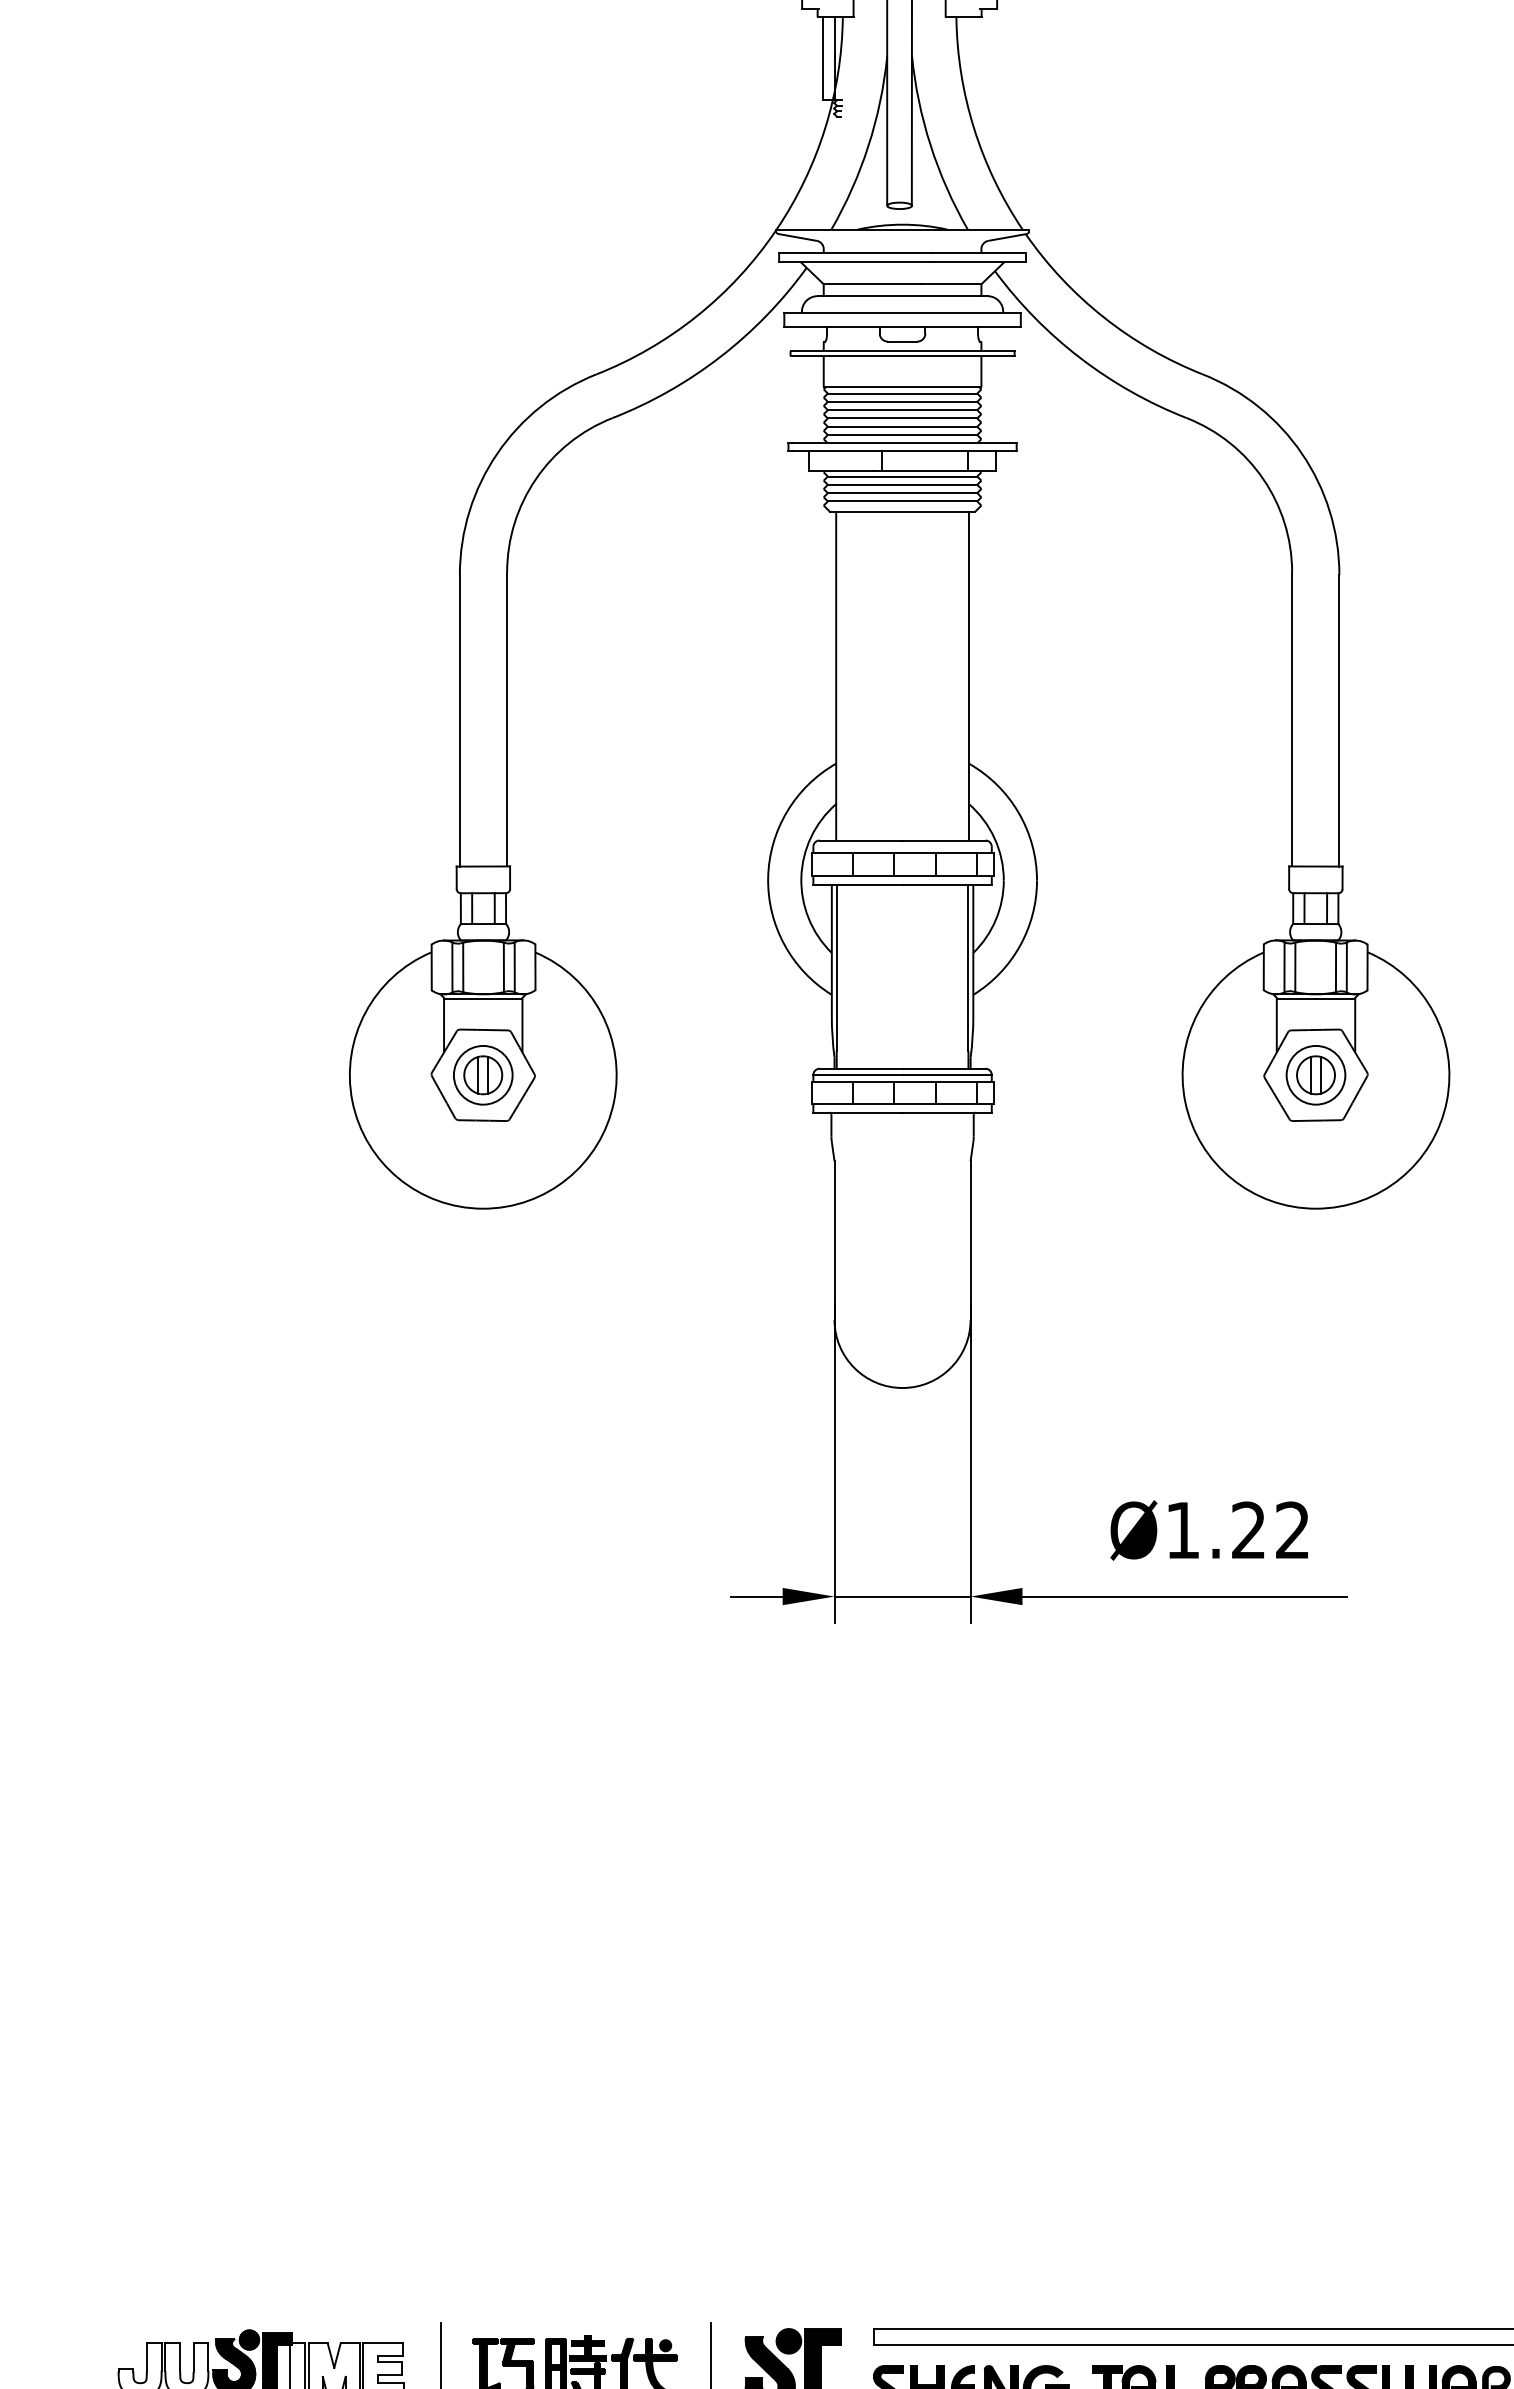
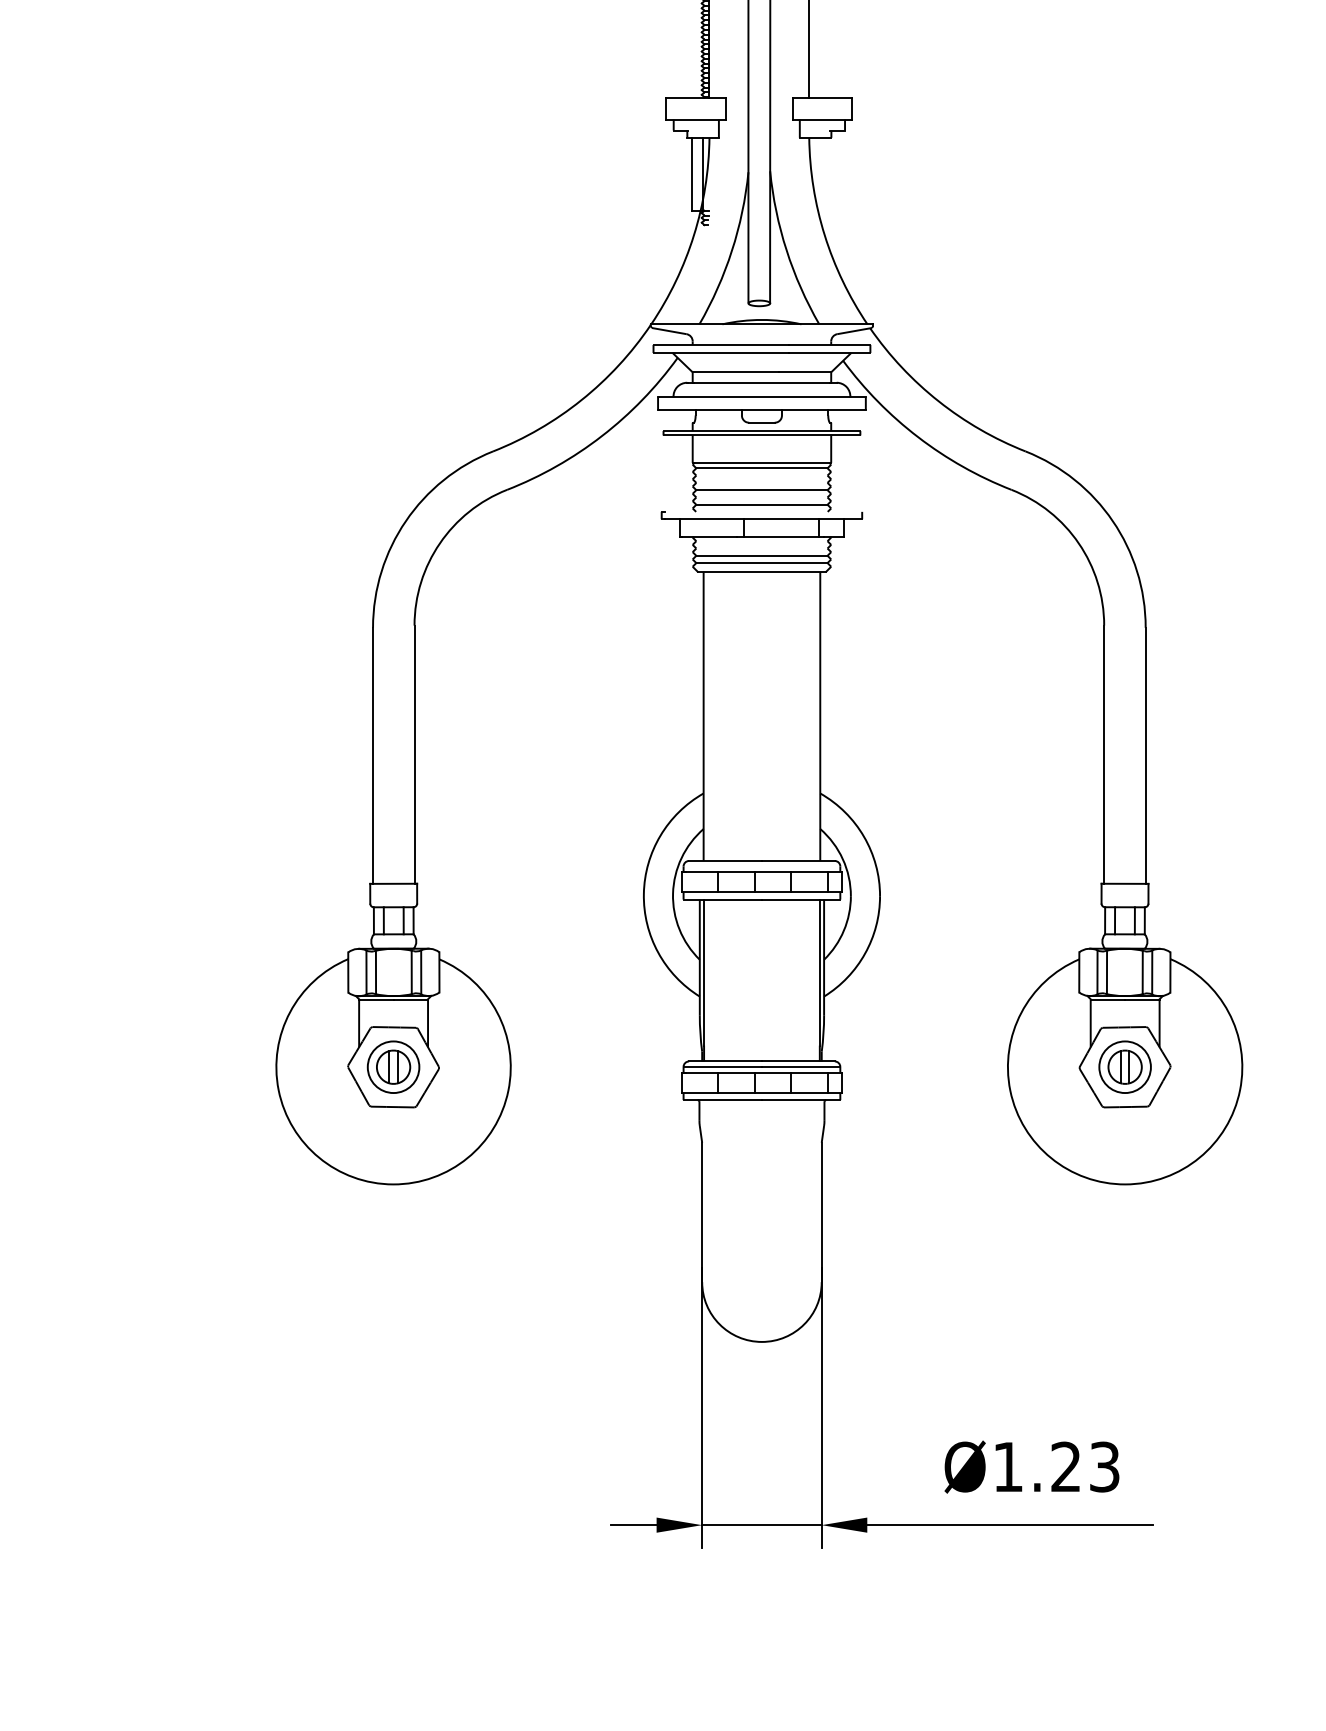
line: (902, 401) -> (761, 475), removed
line: (902, 410) -> (761, 483), removed
line: (902, 426) -> (761, 497), removed
line: (904, 443) -> (763, 512), removed
line: (902, 476) -> (761, 541), removed
line: (902, 484) -> (761, 548), removed
text: (1292, 1530) -> (1104, 1467), Ø1.22 -> Ø1.23

